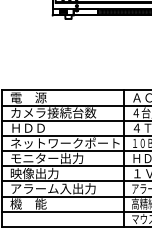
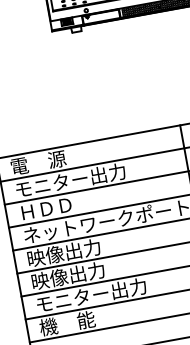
text: (53, 112) -> (80, 178), カメラ接続台数 -> モニター出力
text: (46, 158) -> (82, 249), モニター出力 -> 映像出力
text: (53, 188) -> (100, 293), アラーム入出力 -> モニター出力

